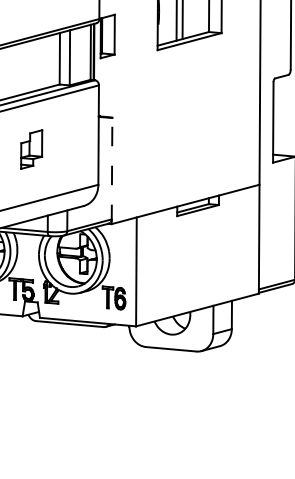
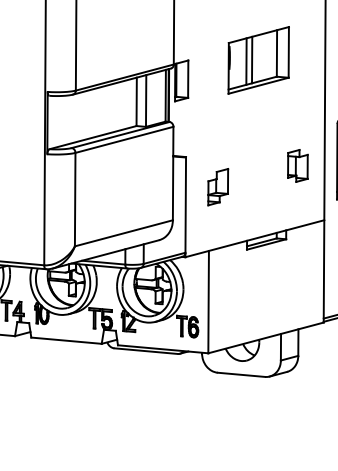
part: (230, 126) -> (297, 165), added
part: (31, 149) -> (218, 187), moved
line: (111, 170) -> (185, 206), dashed -> solid

